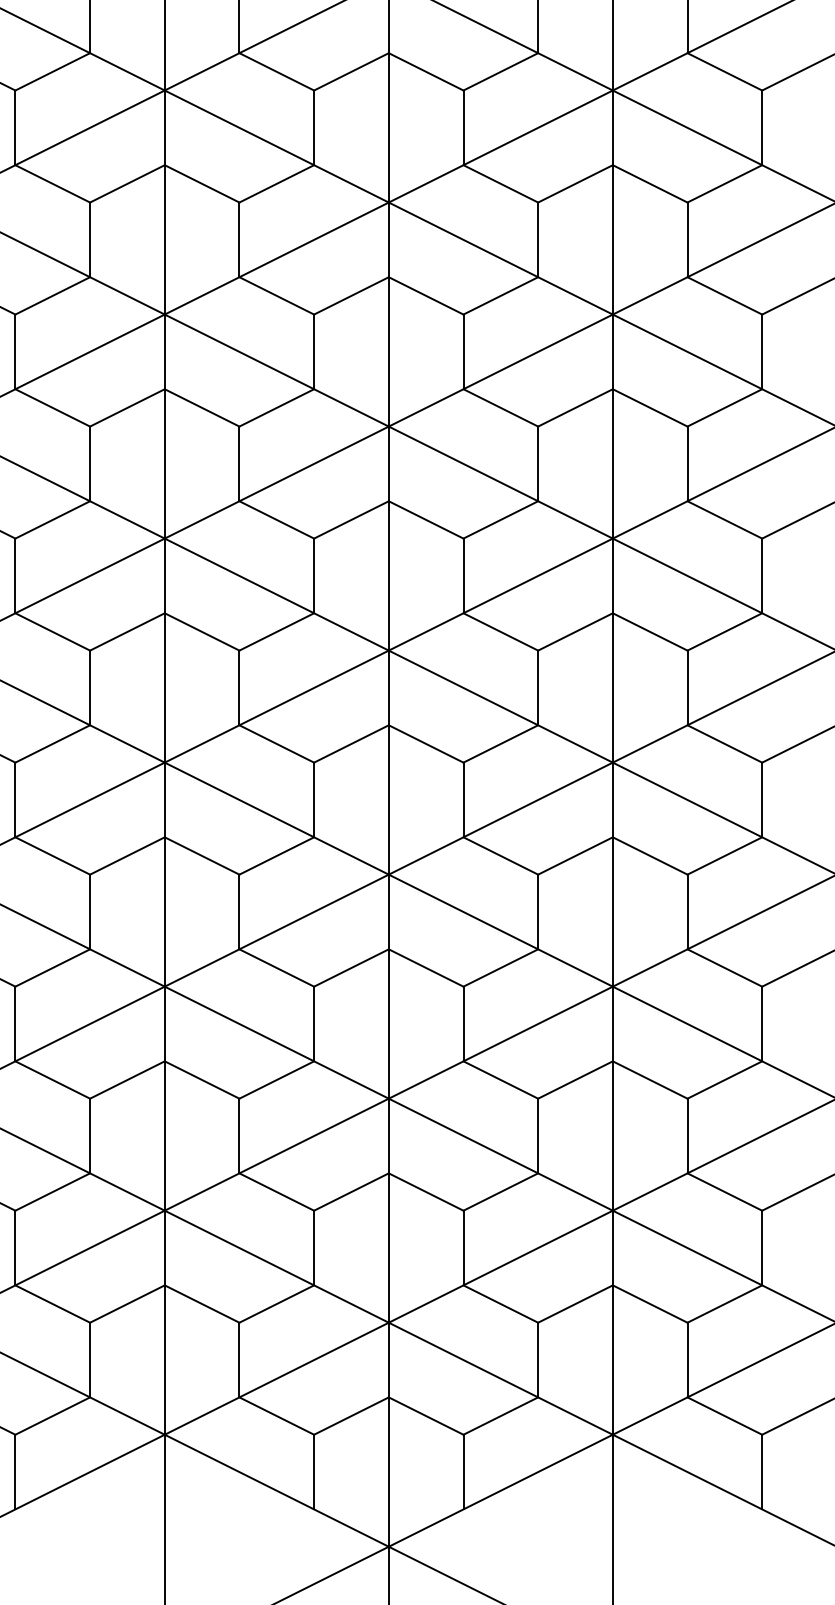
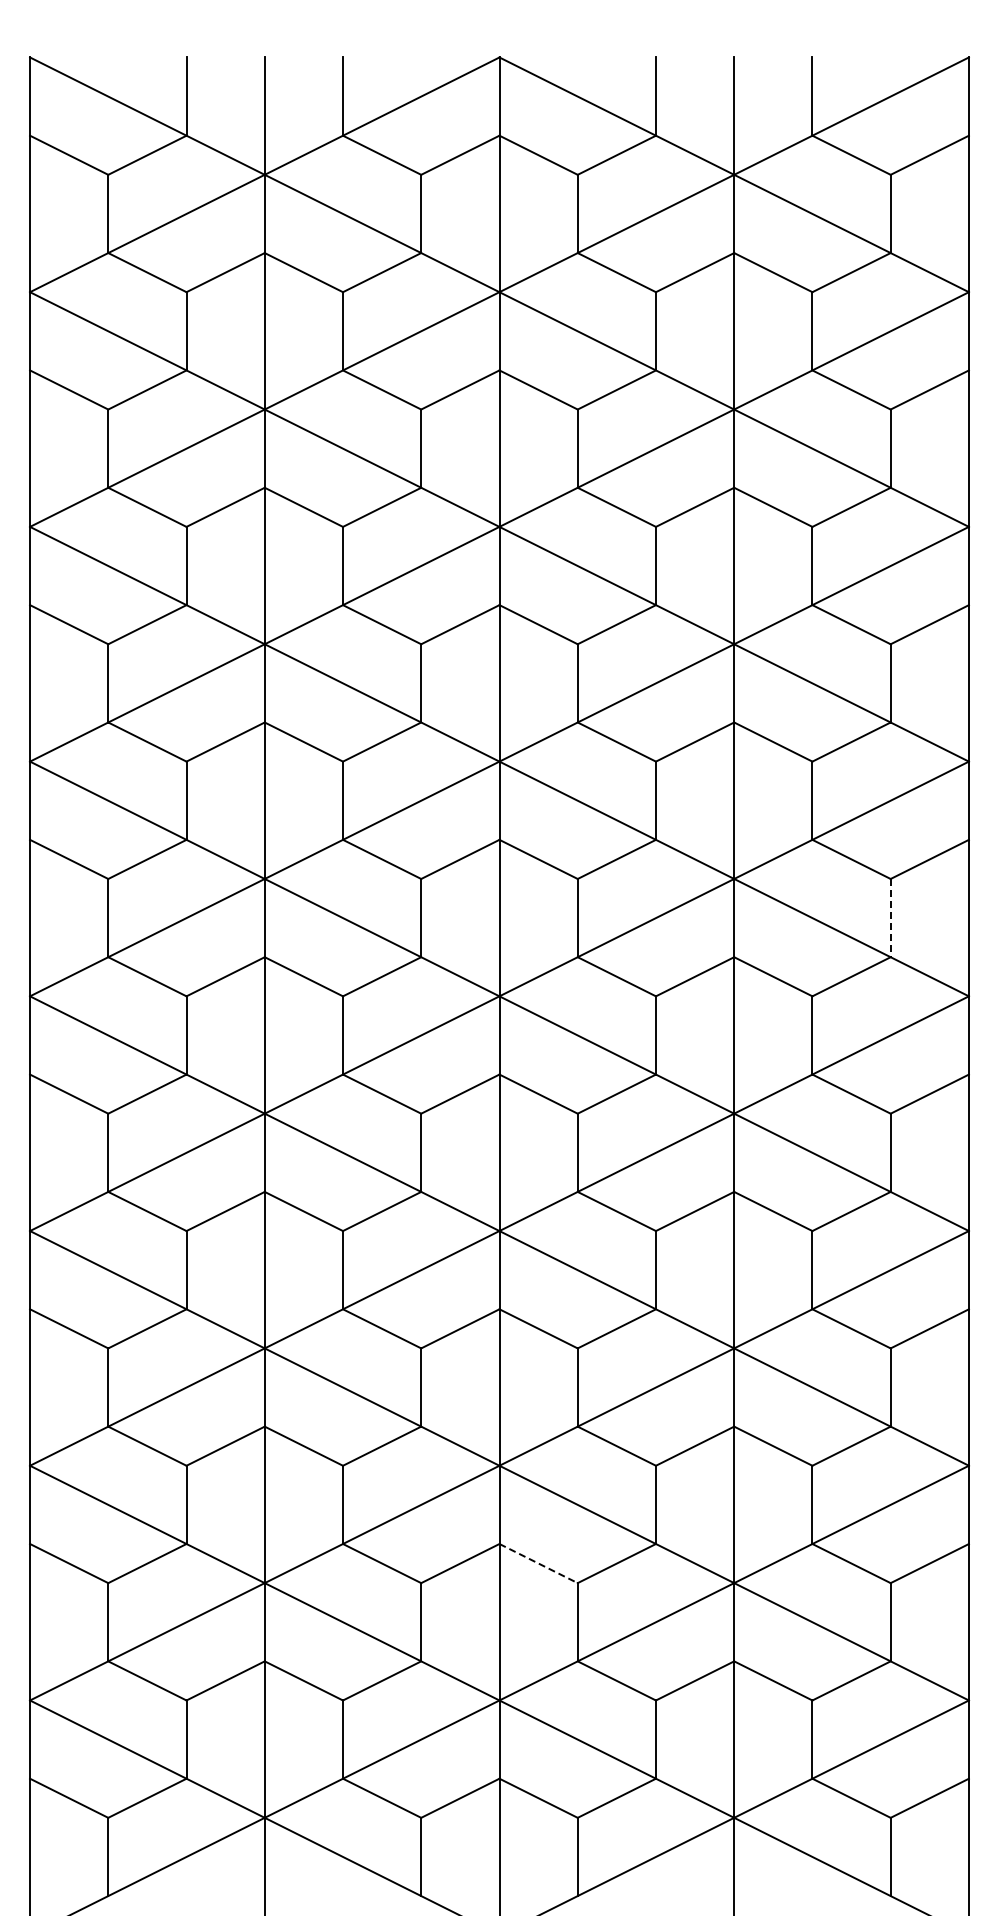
line: (762, 576) -> (890, 918), solid -> dashed
line: (426, 1191) -> (538, 1563), solid -> dashed

